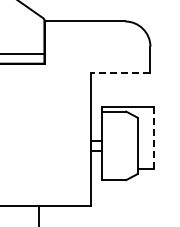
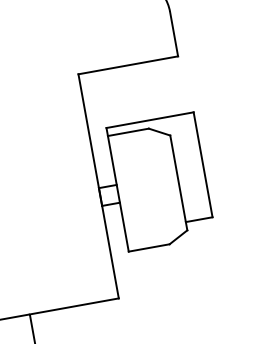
line: (120, 73) -> (127, 66), dashed -> solid
line: (153, 137) -> (202, 164), dashed -> solid

